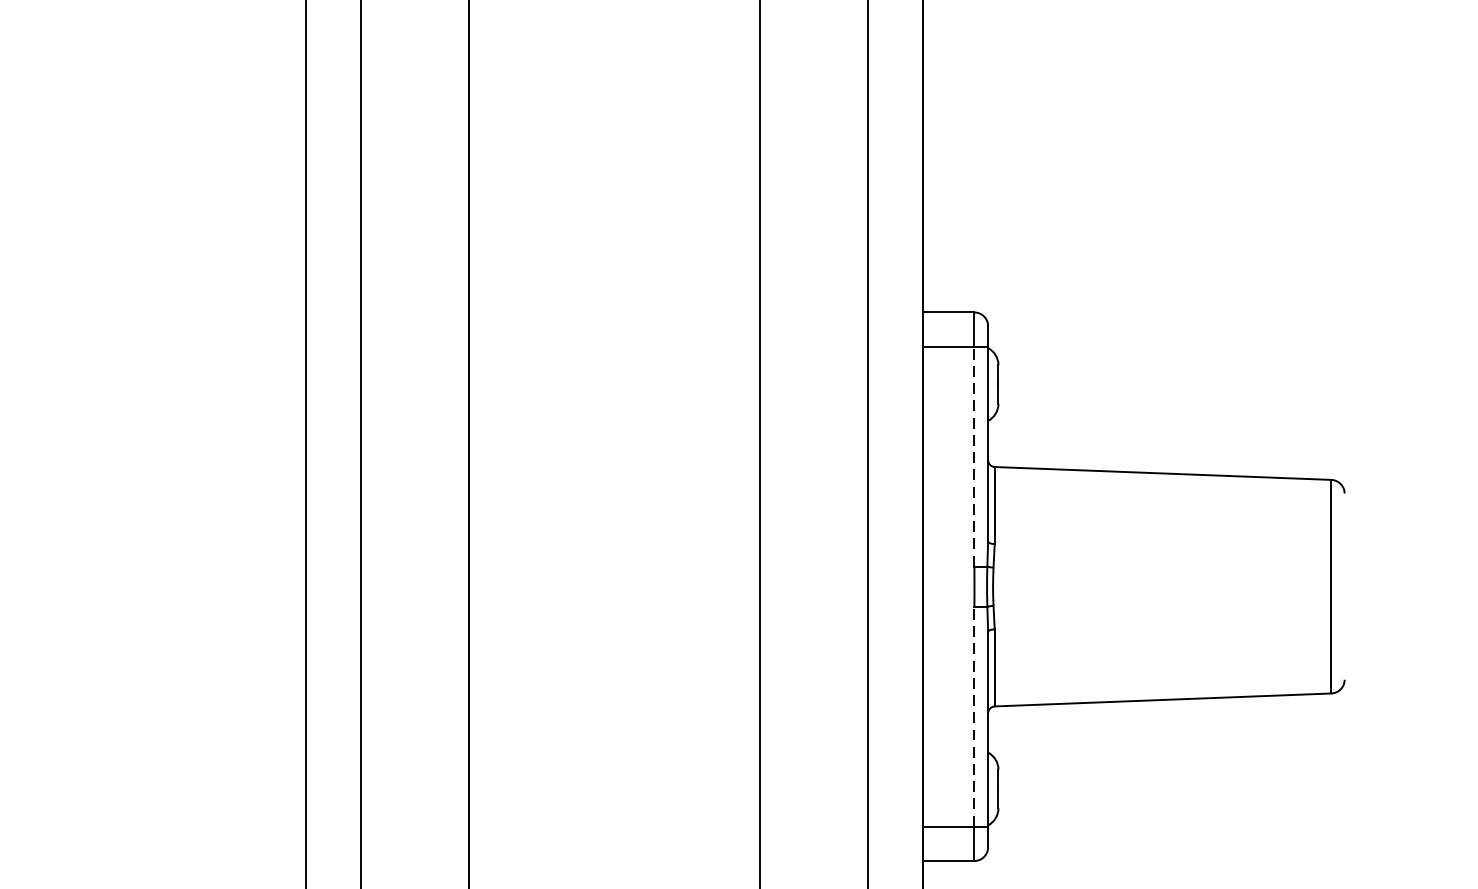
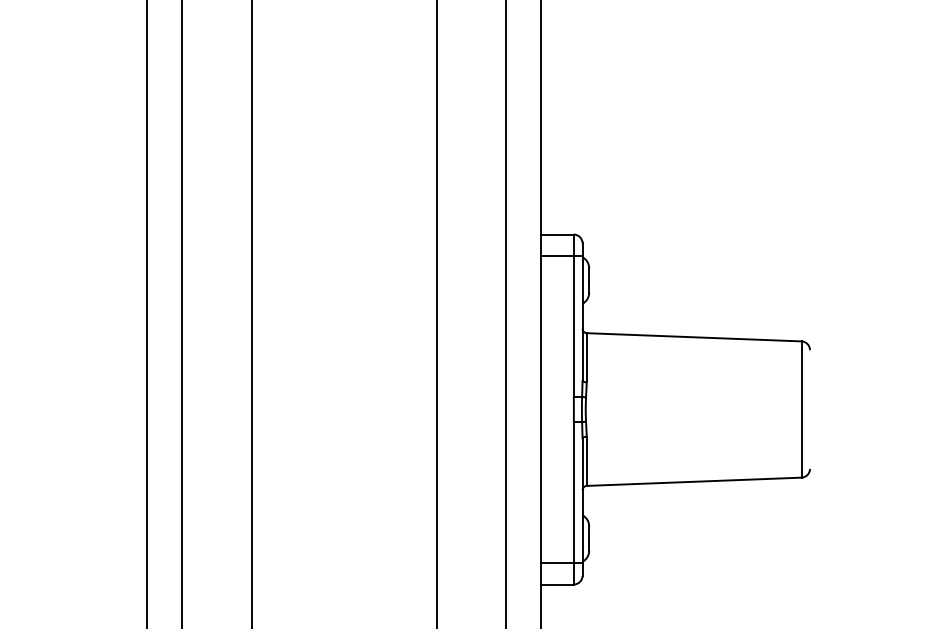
line: (973, 456) -> (573, 326), dashed -> solid
line: (973, 716) -> (573, 492), dashed -> solid

